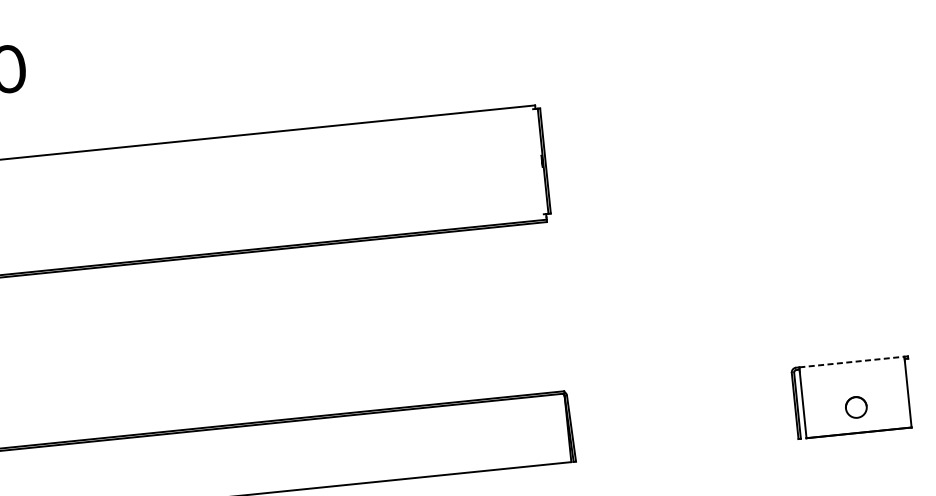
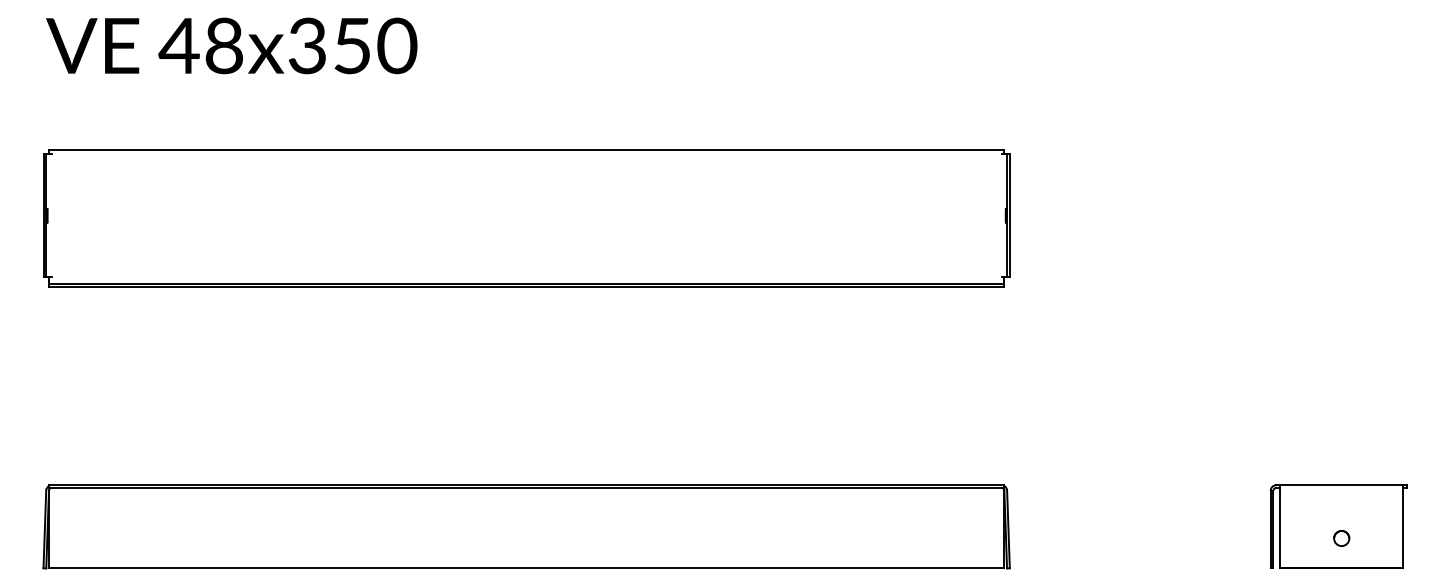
line: (851, 362) -> (1341, 485), dashed -> solid
part: (856, 407) -> (1341, 538), size x0.62

